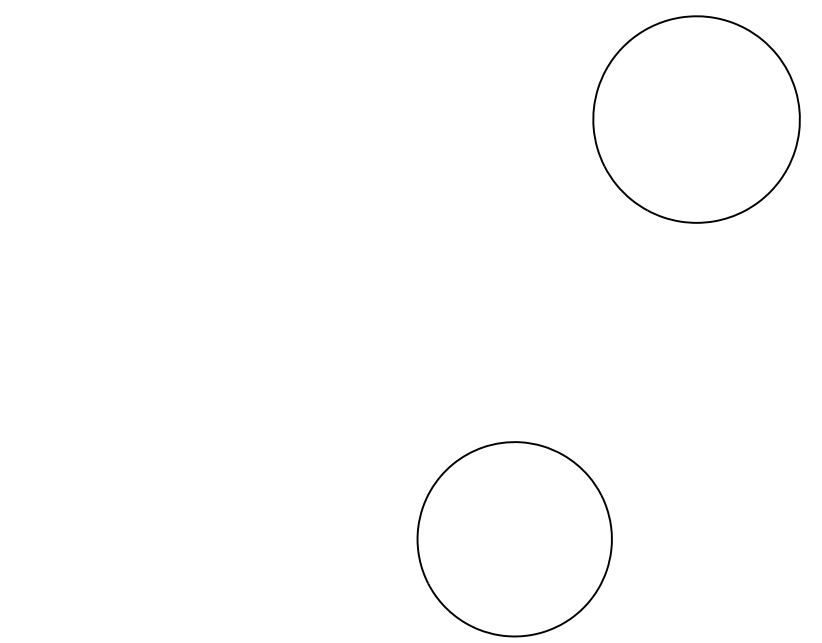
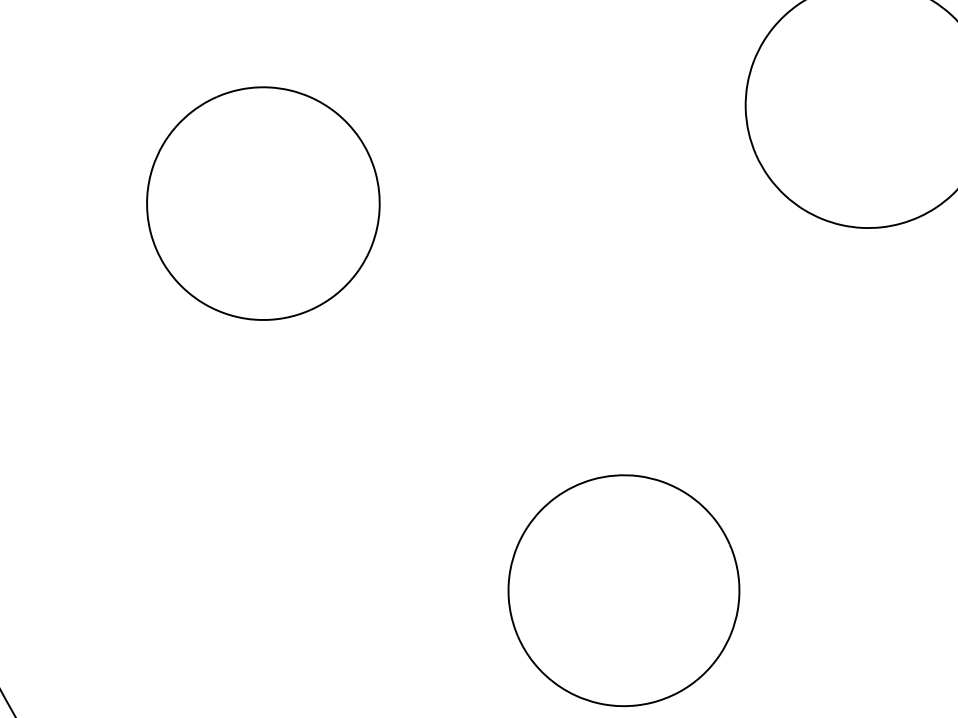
part: (192, 231) -> (262, 203), added

